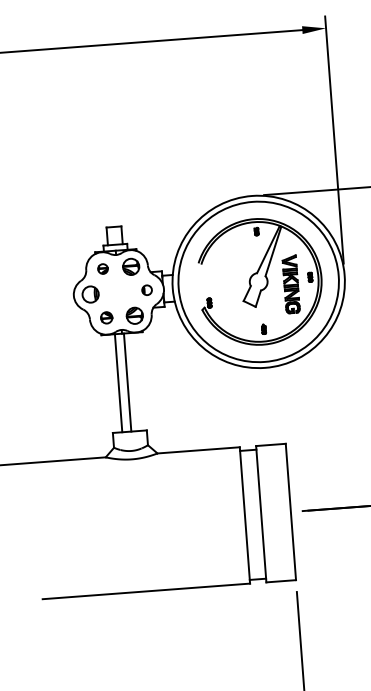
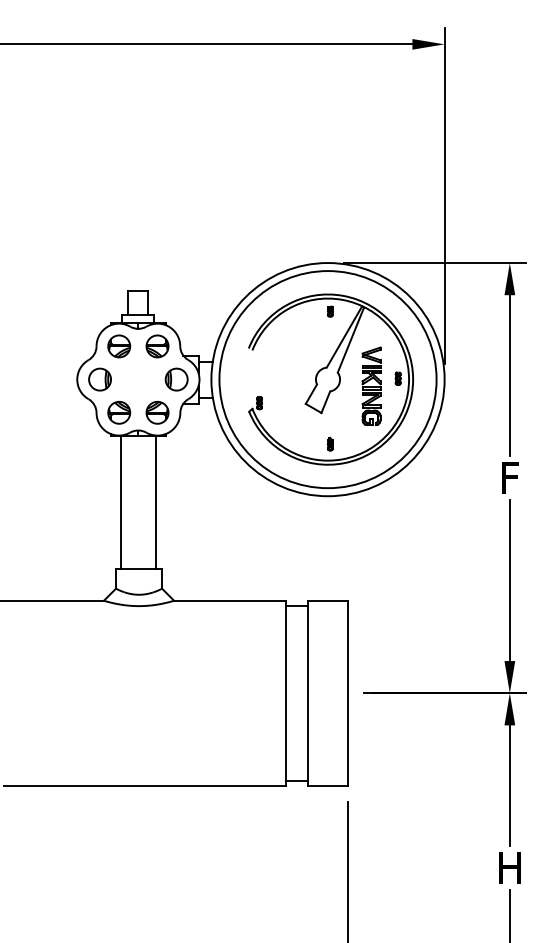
part: (103, 269) -> (119, 346), size x1.67
part: (147, 290) -> (176, 379), size x1.67
part: (106, 317) -> (119, 412), size x1.43
line: (118, 382) -> (155, 501), moved
line: (127, 382) -> (121, 501), moved

